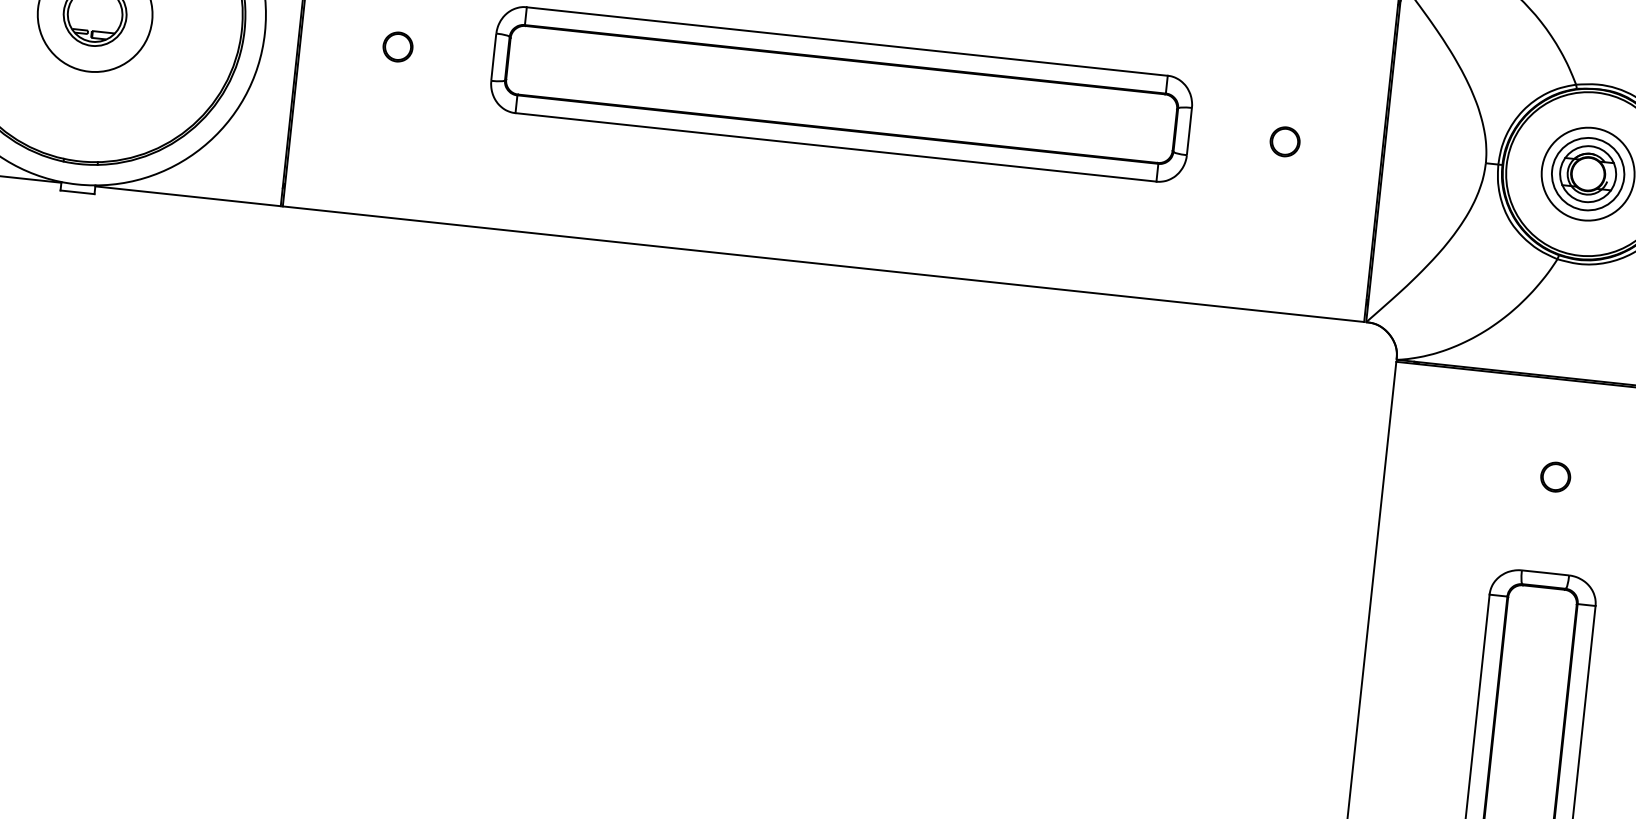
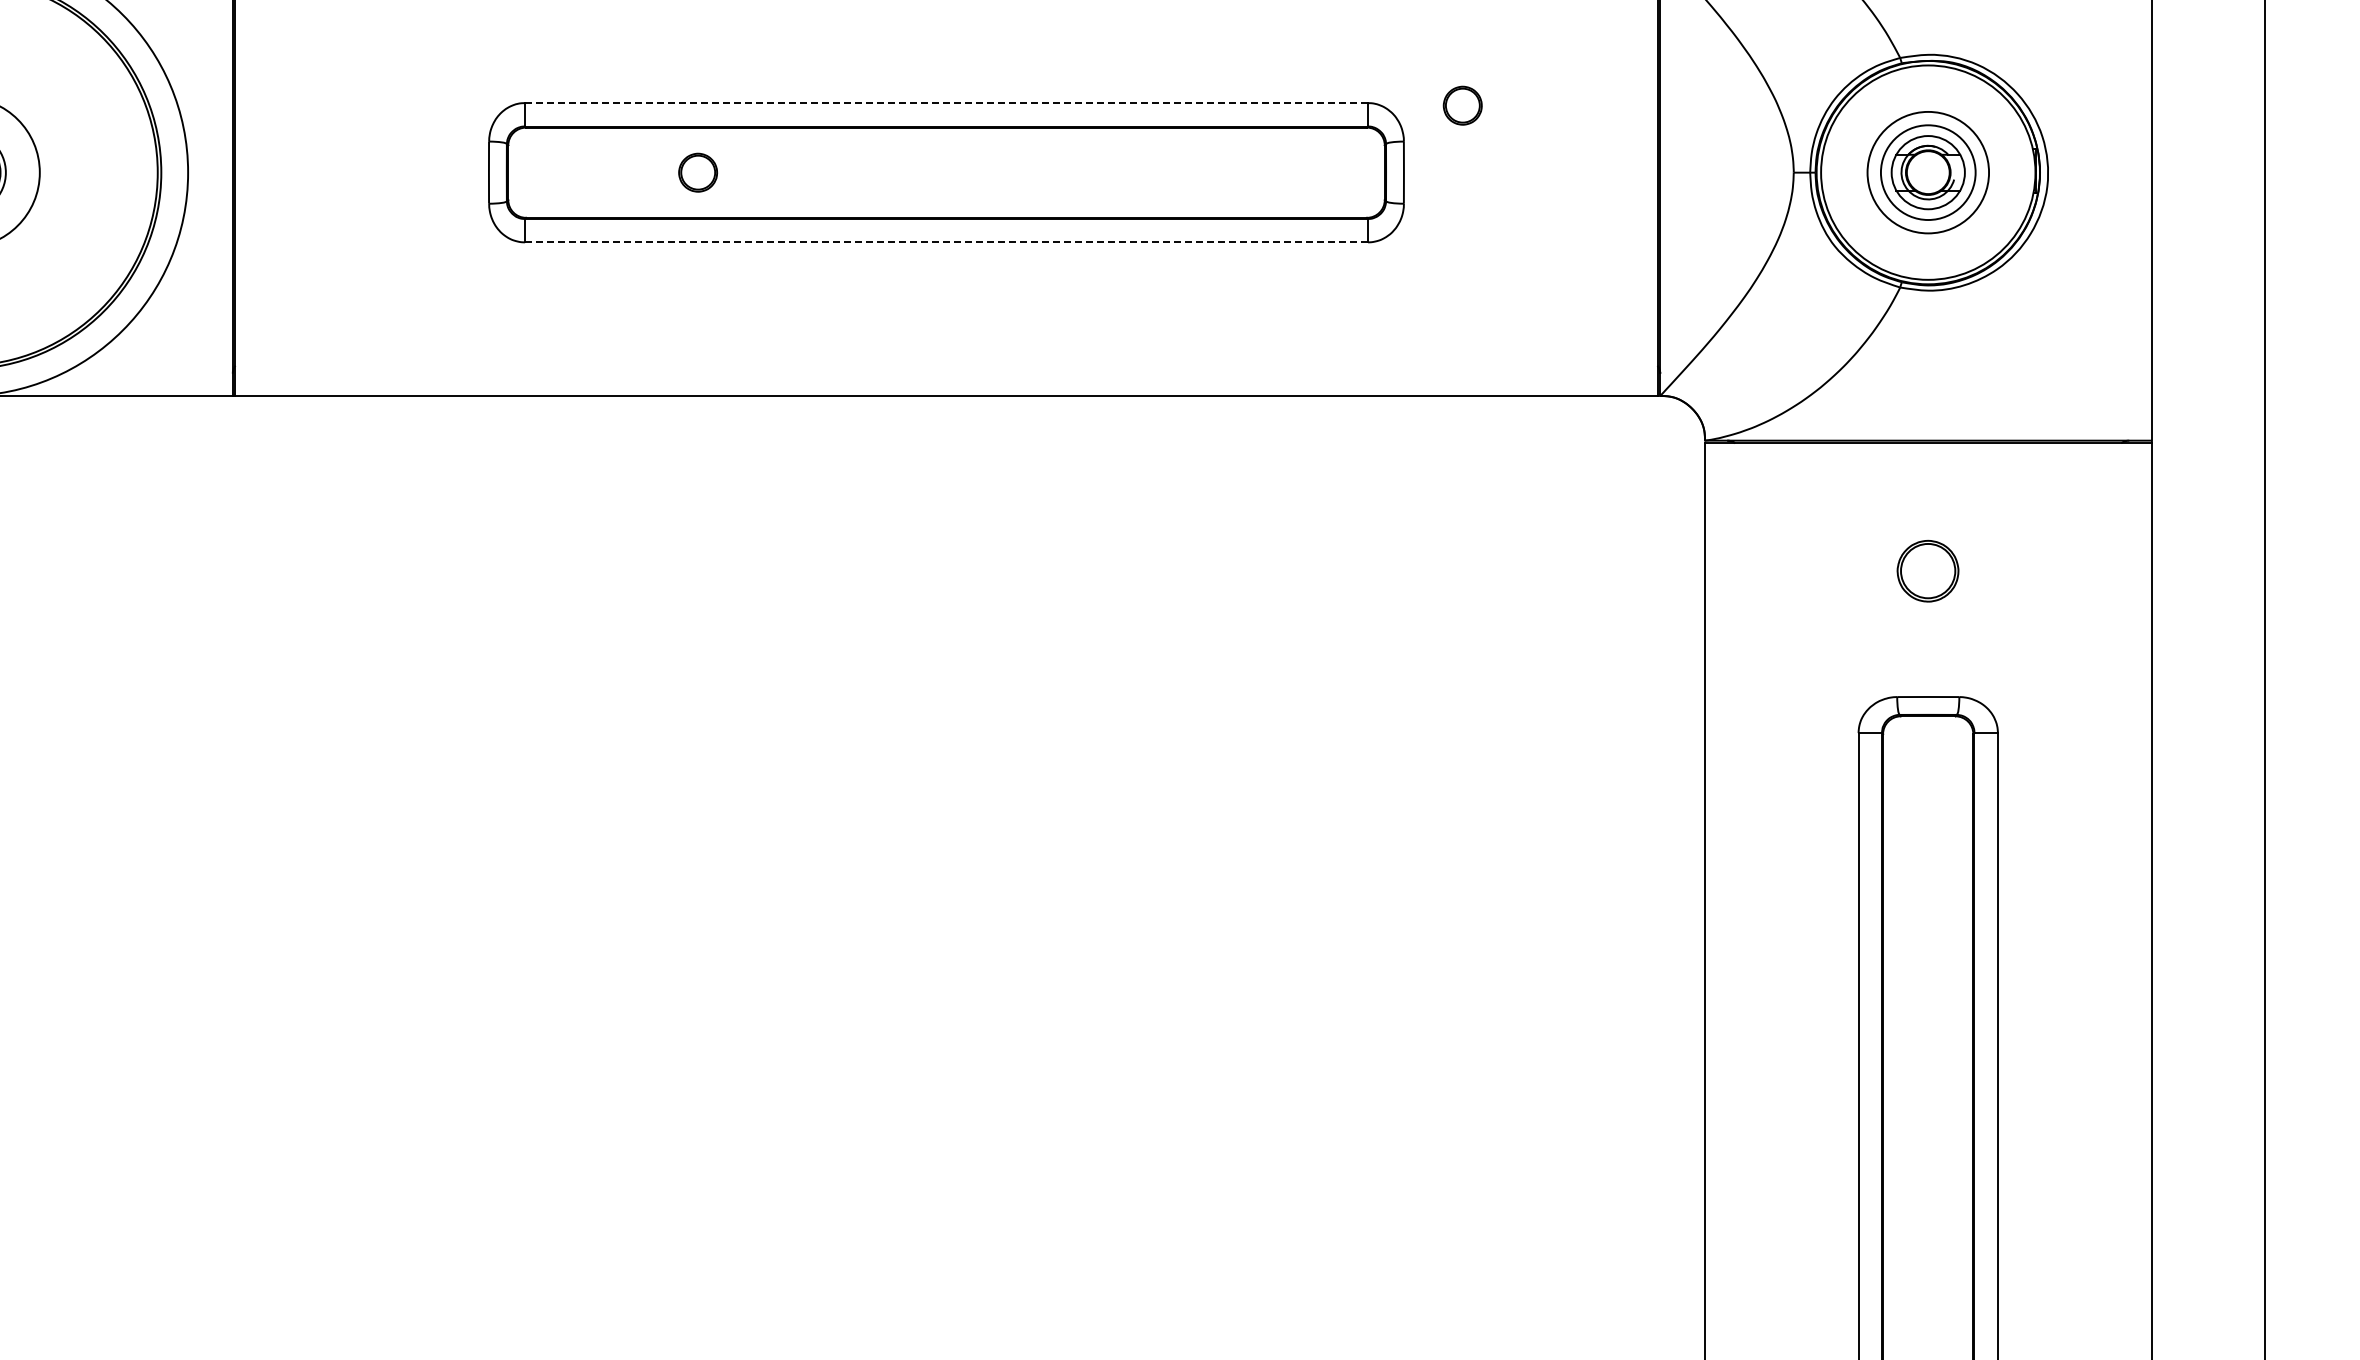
line: (847, 41) -> (947, 103), solid -> dashed
part: (397, 46) -> (697, 172), moved
part: (1284, 141) -> (1462, 105), moved
line: (835, 147) -> (946, 242), solid -> dashed
part: (1555, 476) -> (1928, 570), size x1.6

